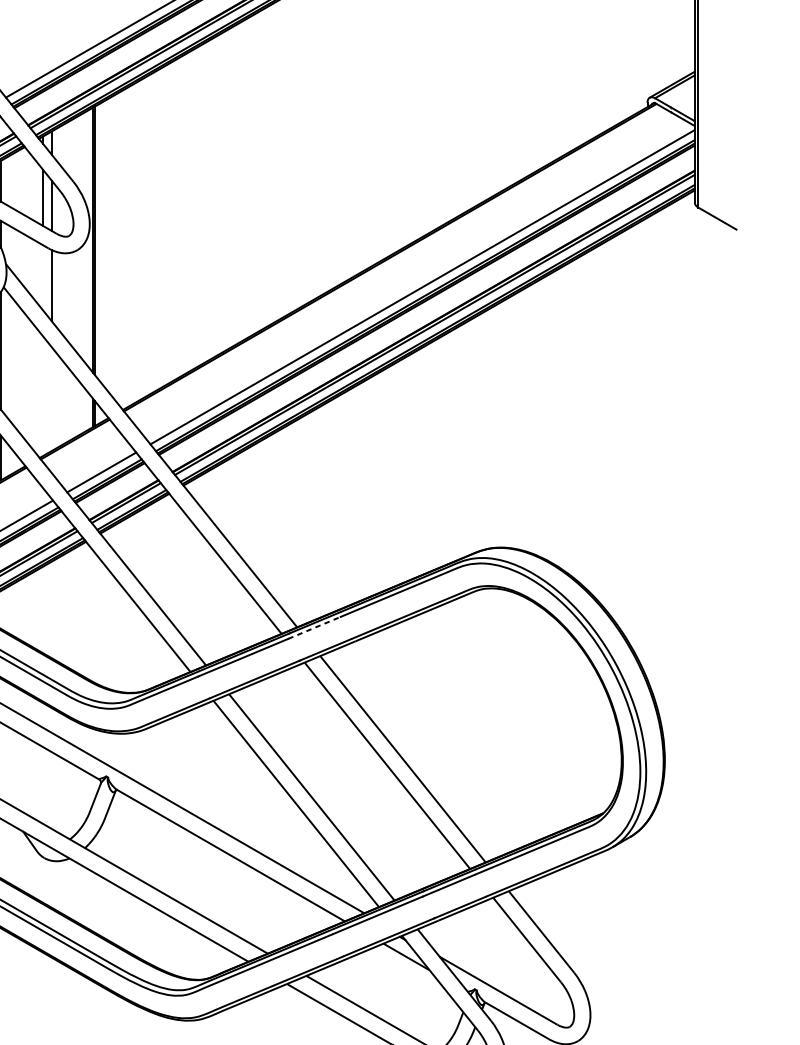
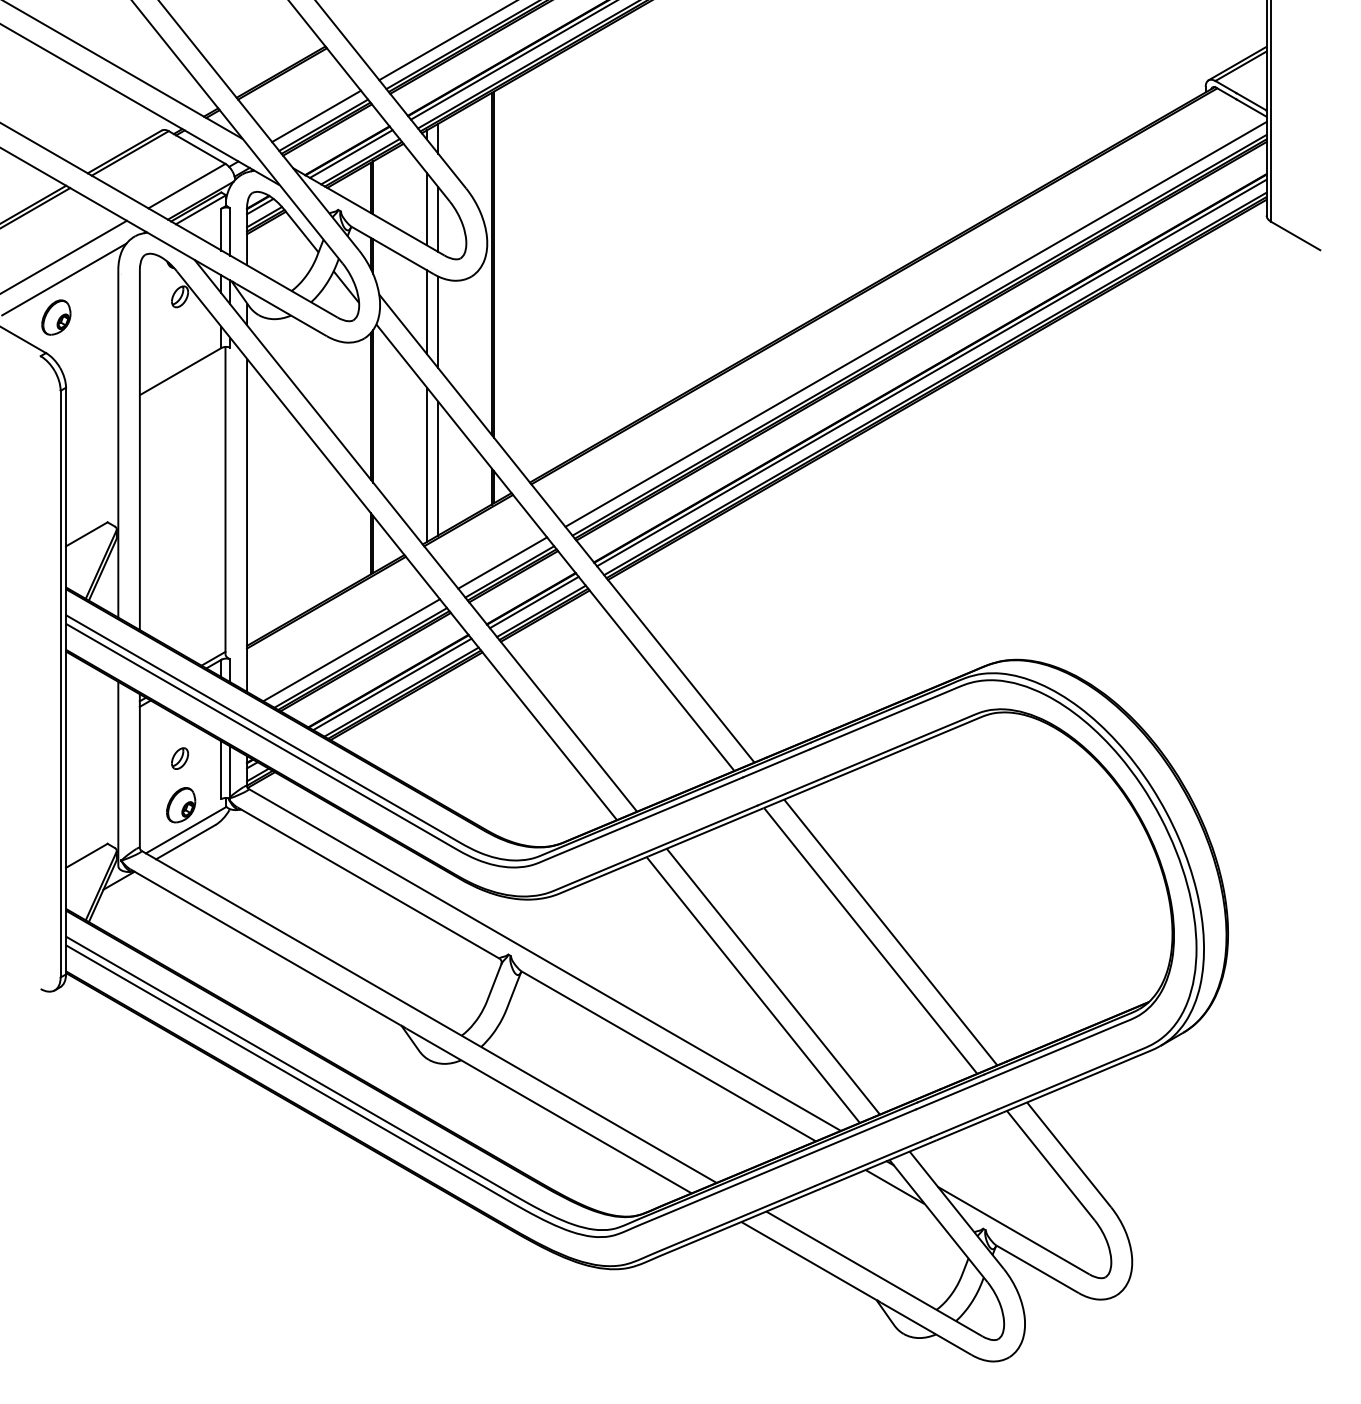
line: (42, 277) -> (426, 312), added
line: (42, 395) -> (426, 464), added
line: (51, 399) -> (438, 468), added
line: (314, 628) -> (776, 763), dashed -> solid

